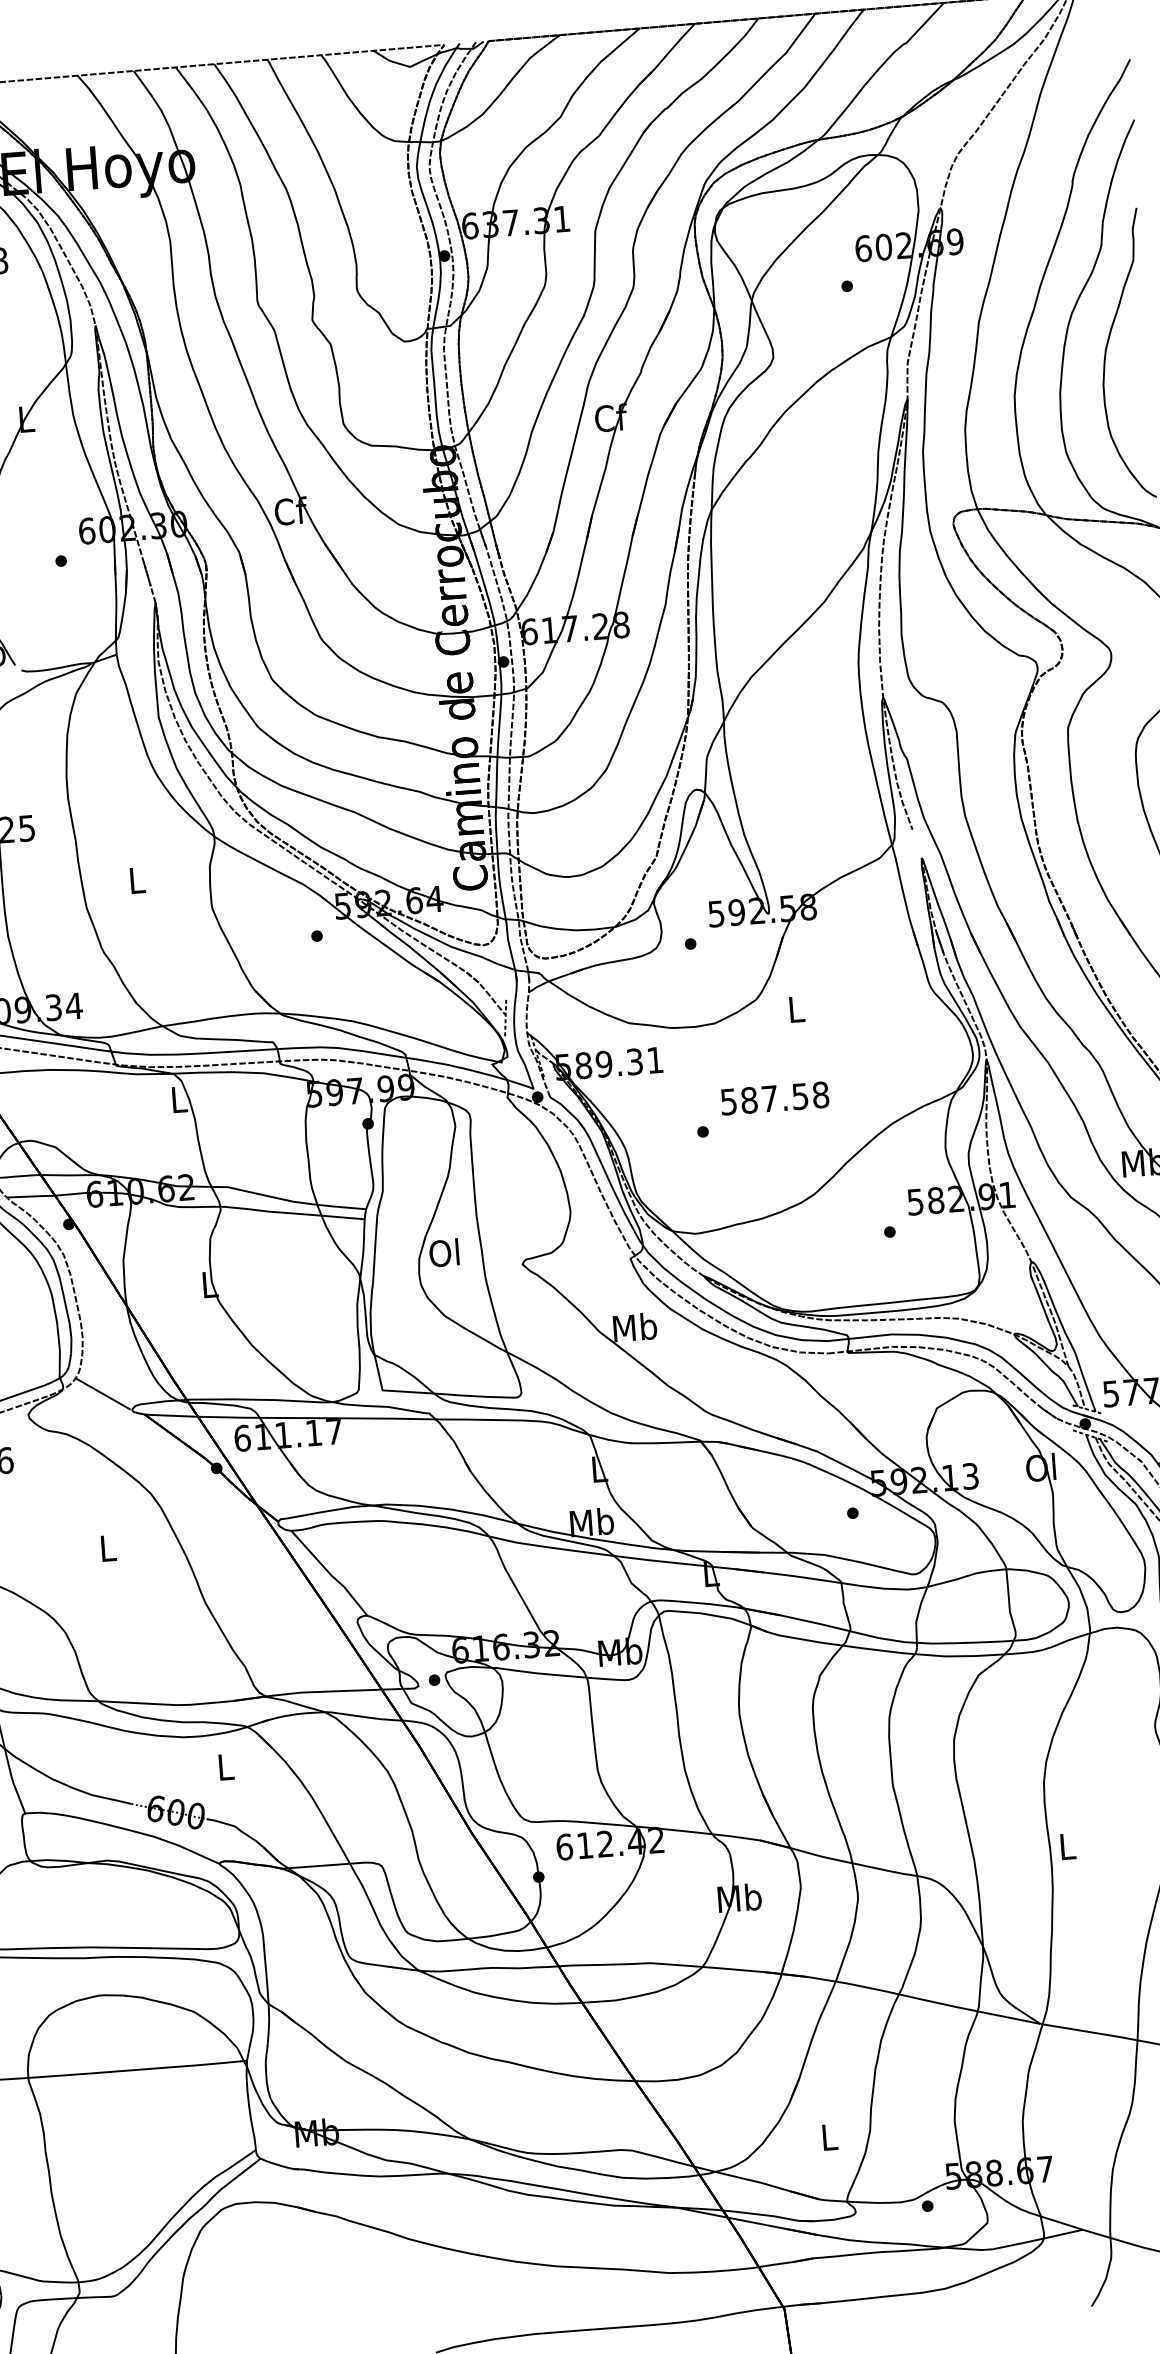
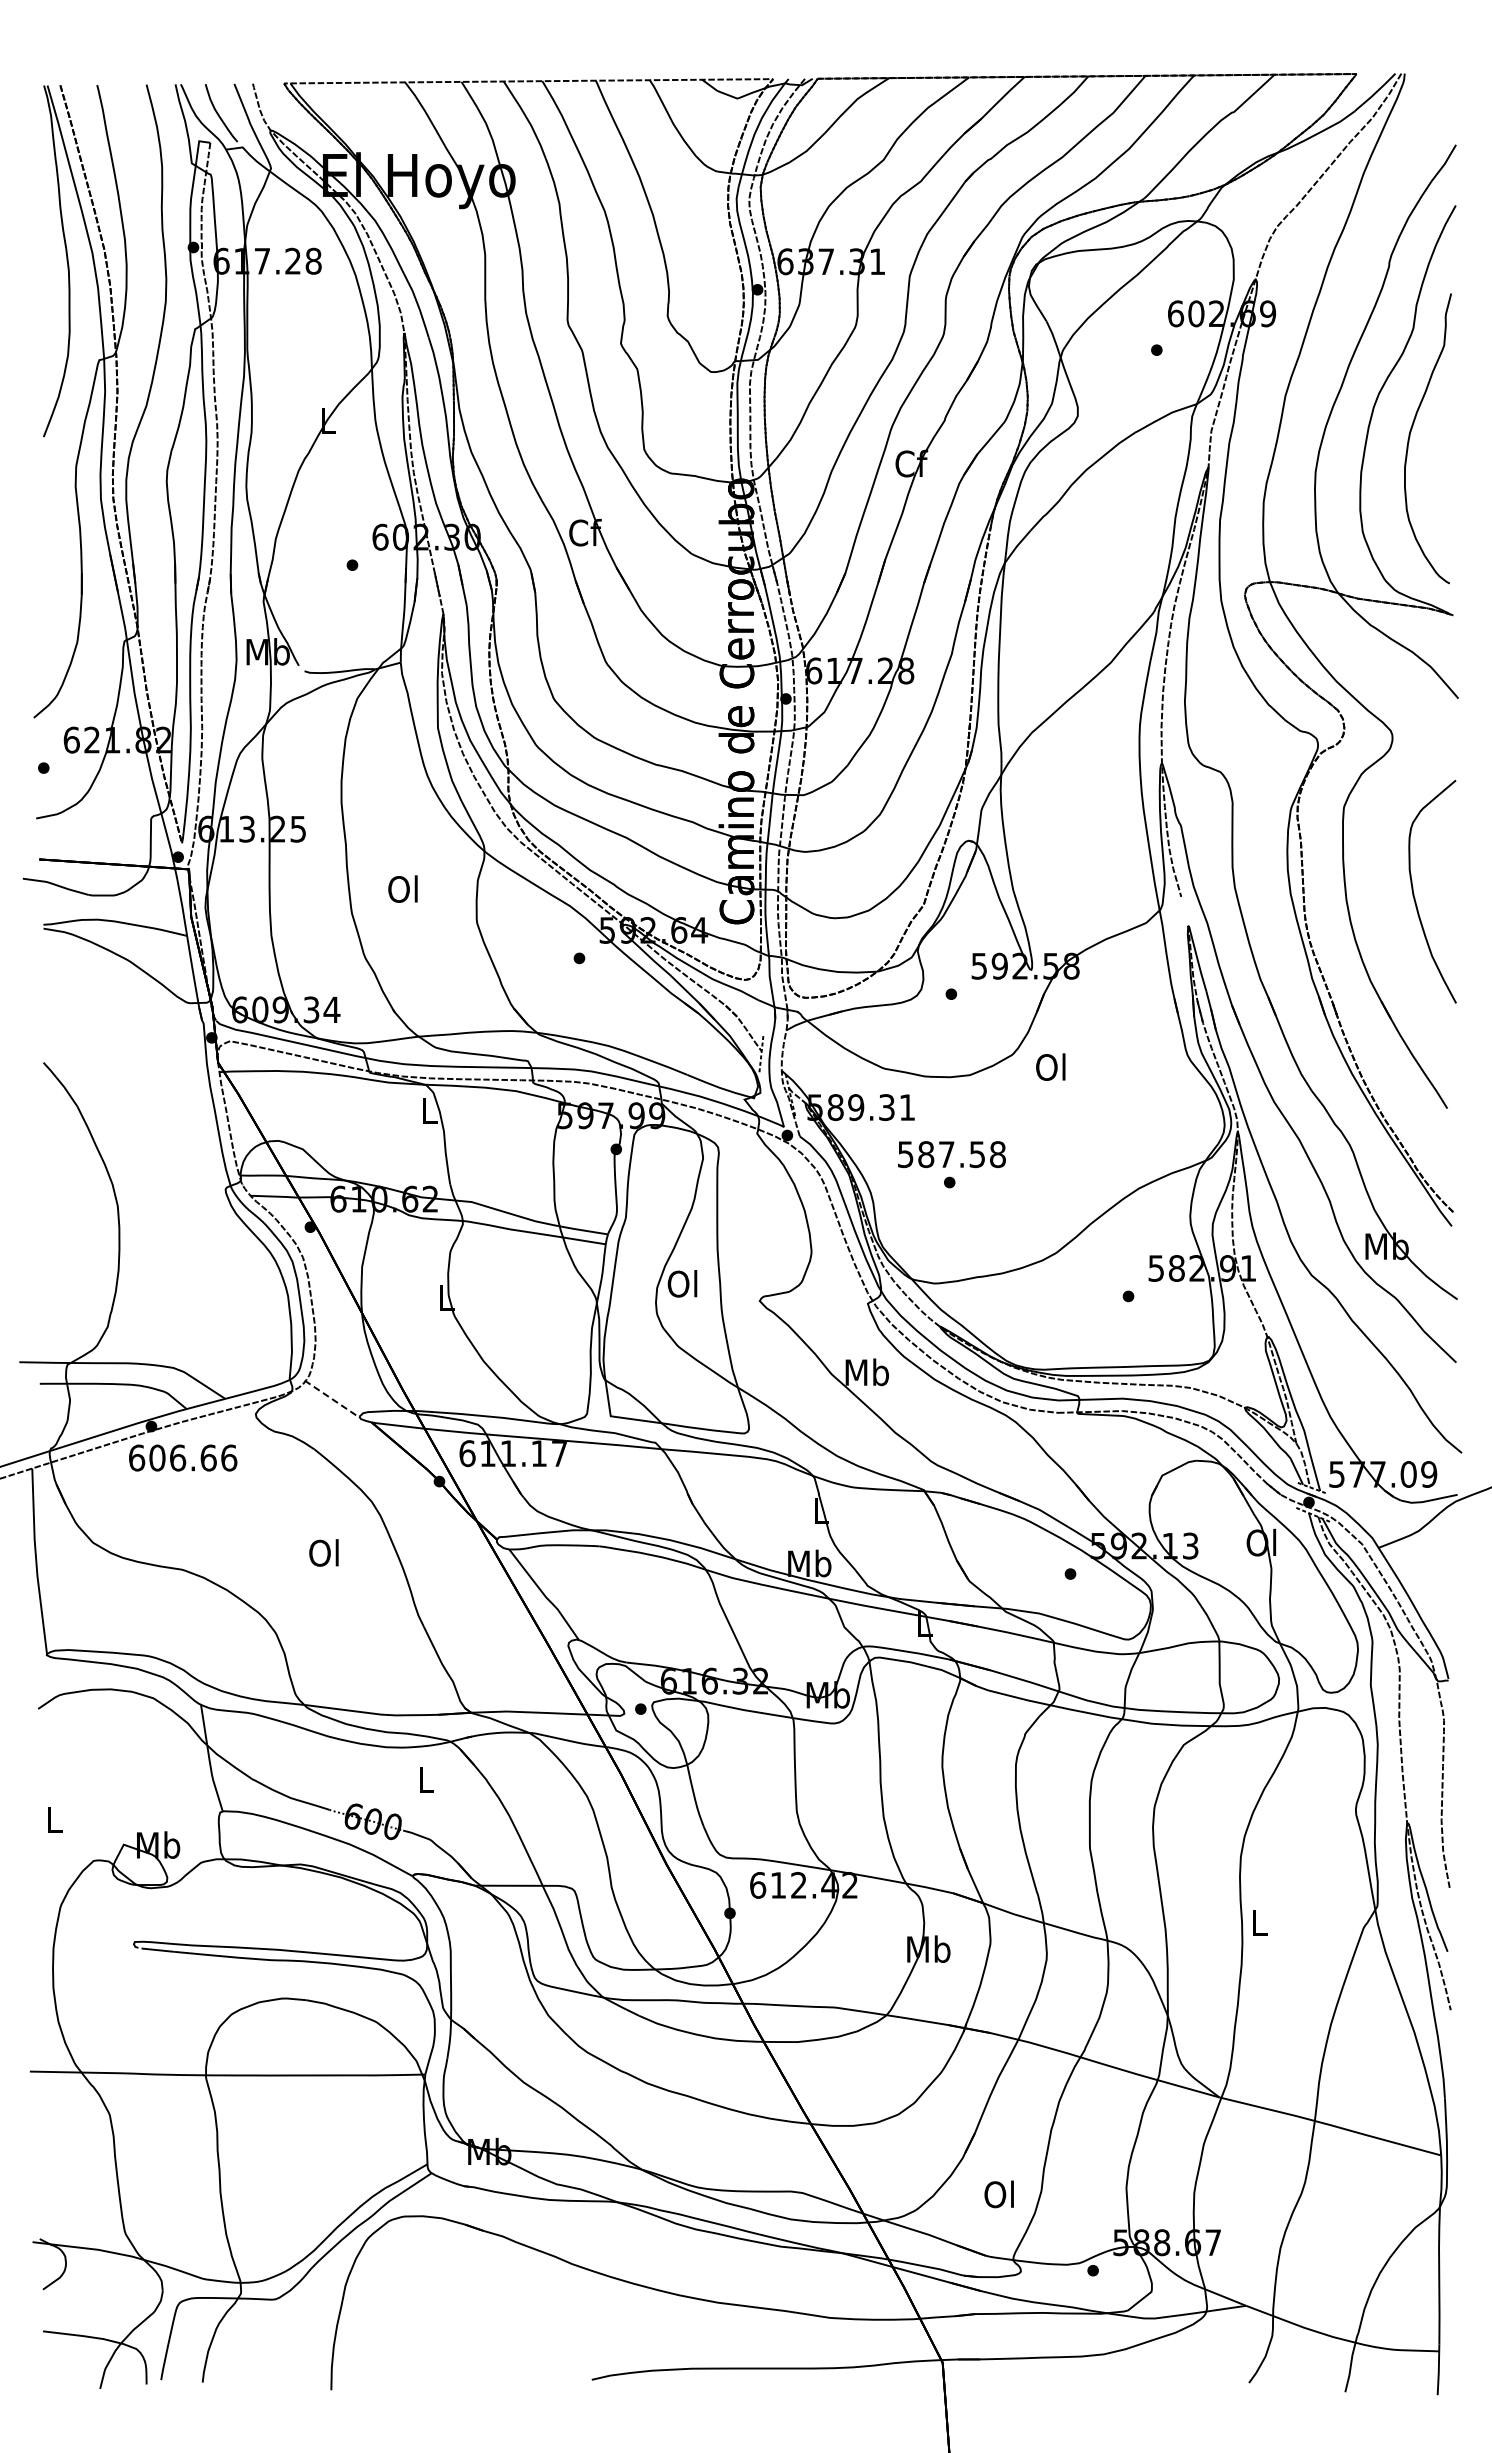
text: (135, 879) -> (402, 888), L -> Ol
text: (794, 1008) -> (1050, 1066), L -> Ol
text: (774, 1098) -> (951, 1154), moved
line: (102, 1393) -> (331, 1398), solid -> dashed
text: (106, 1547) -> (323, 1552), L -> Ol
text: (827, 2137) -> (998, 2194), L -> Ol

